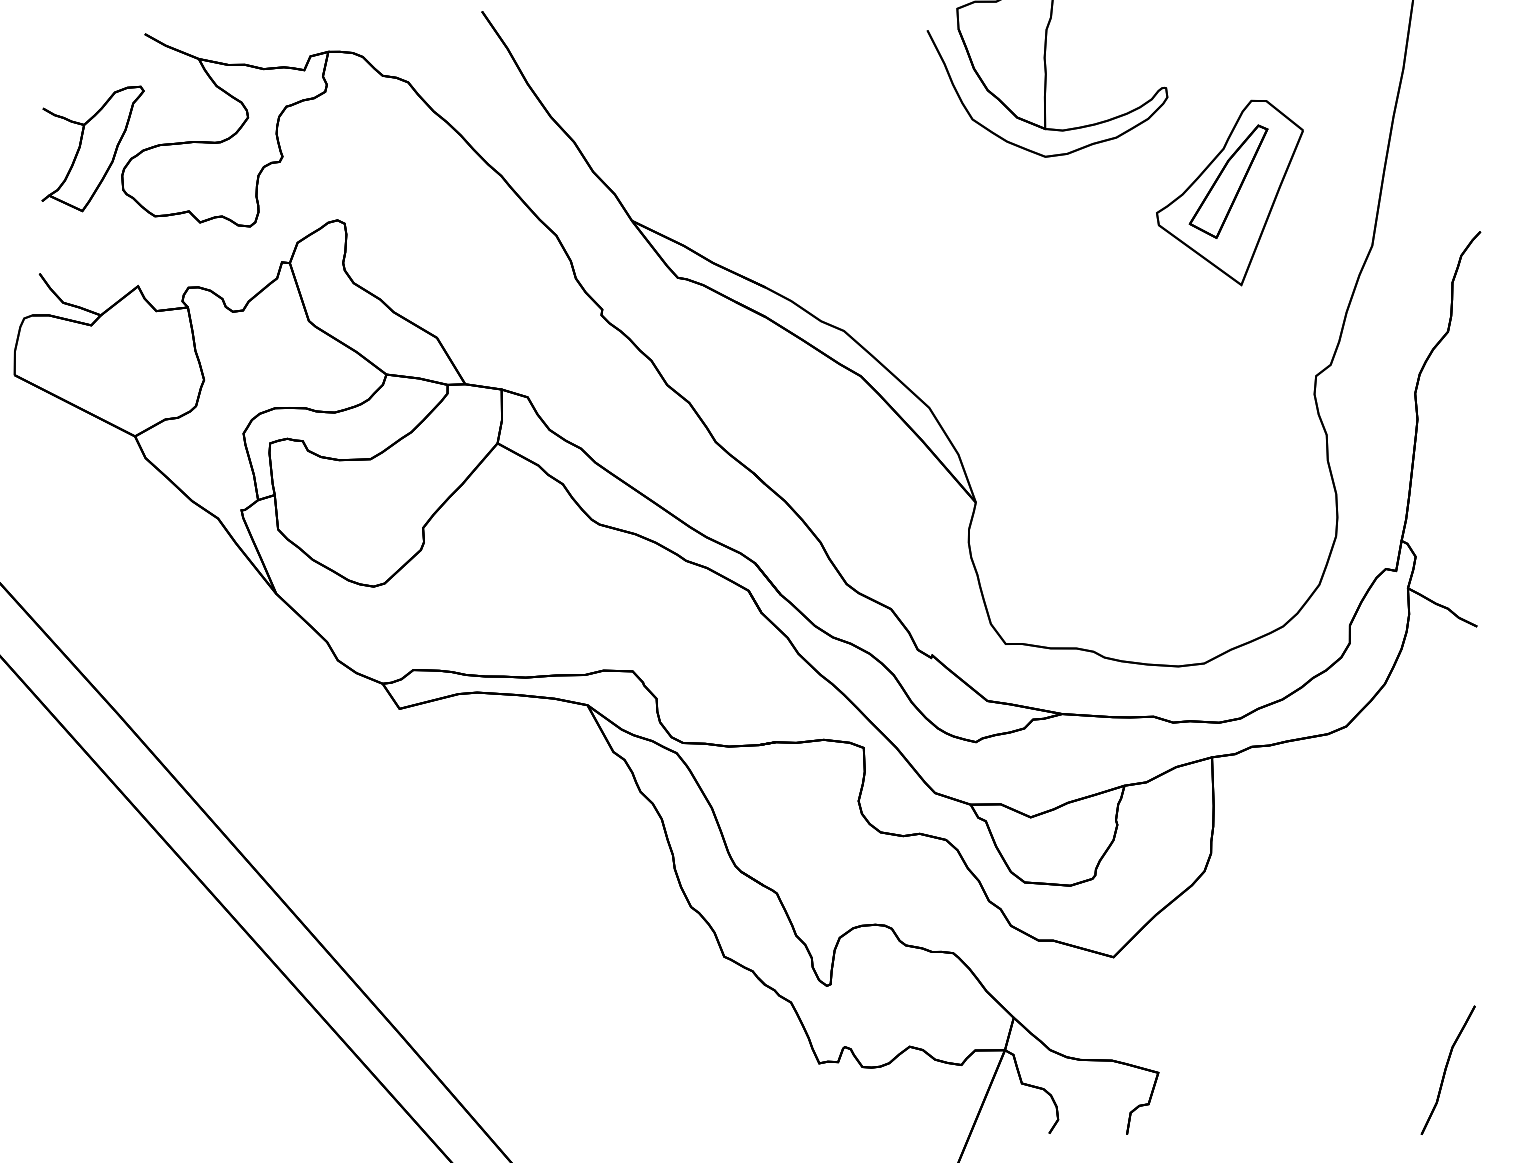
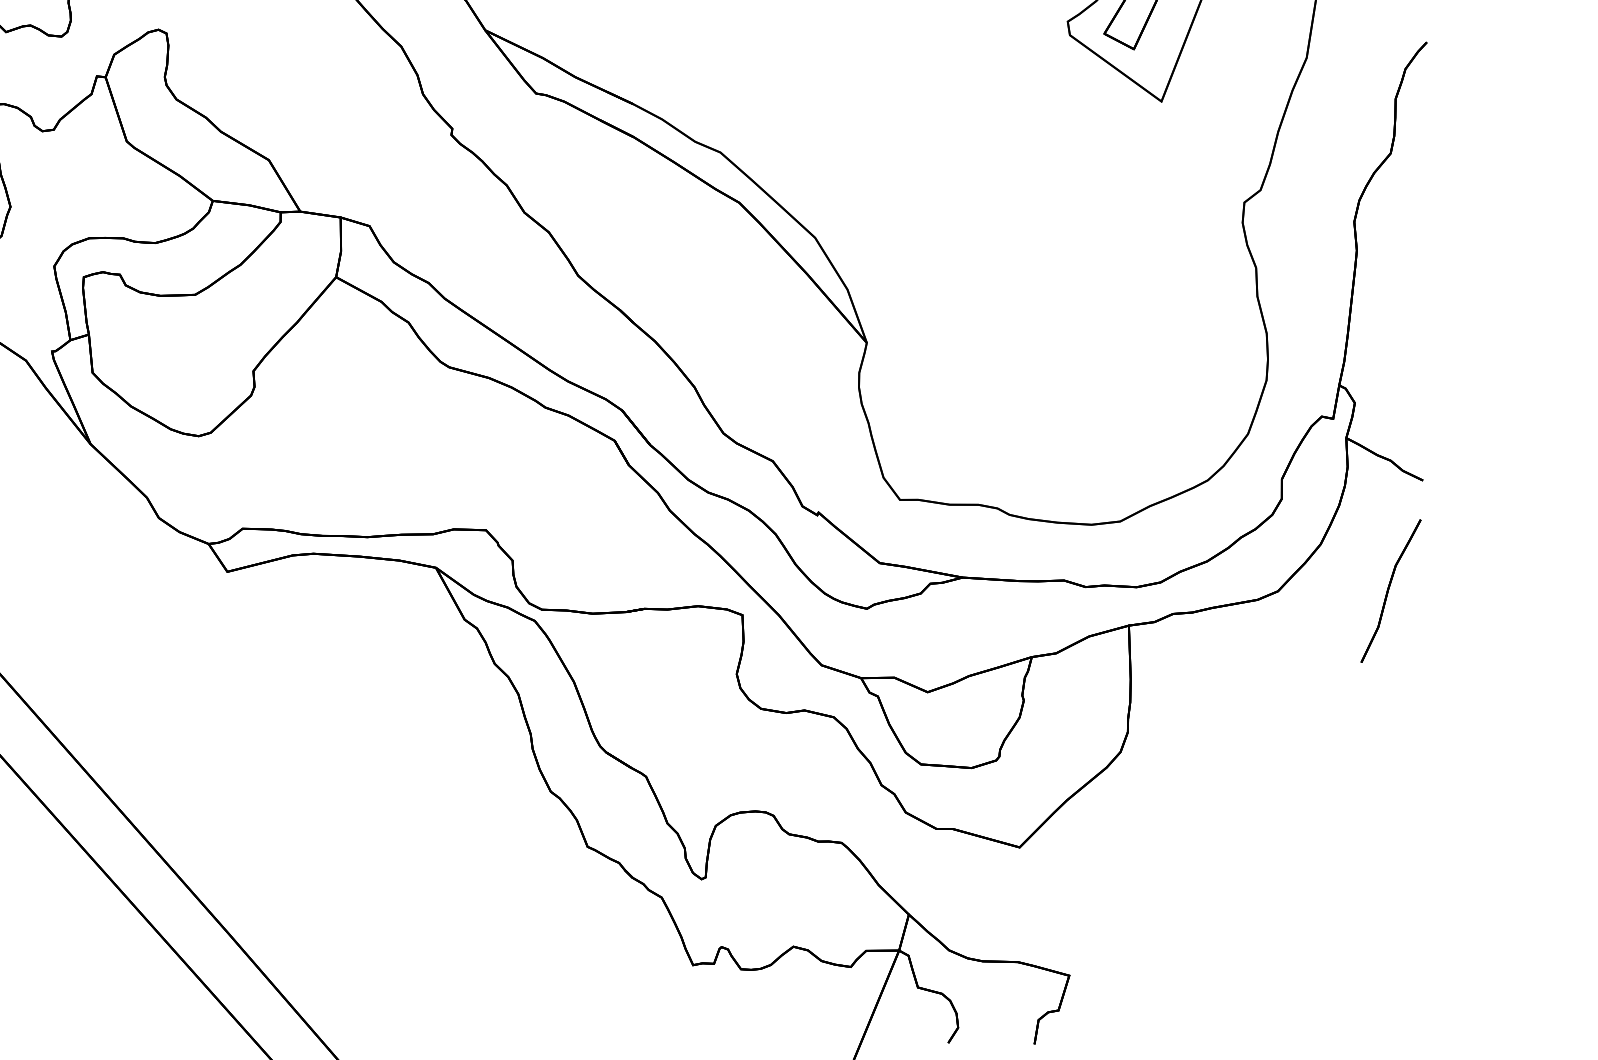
part: (1447, 1069) -> (1390, 590), moved

